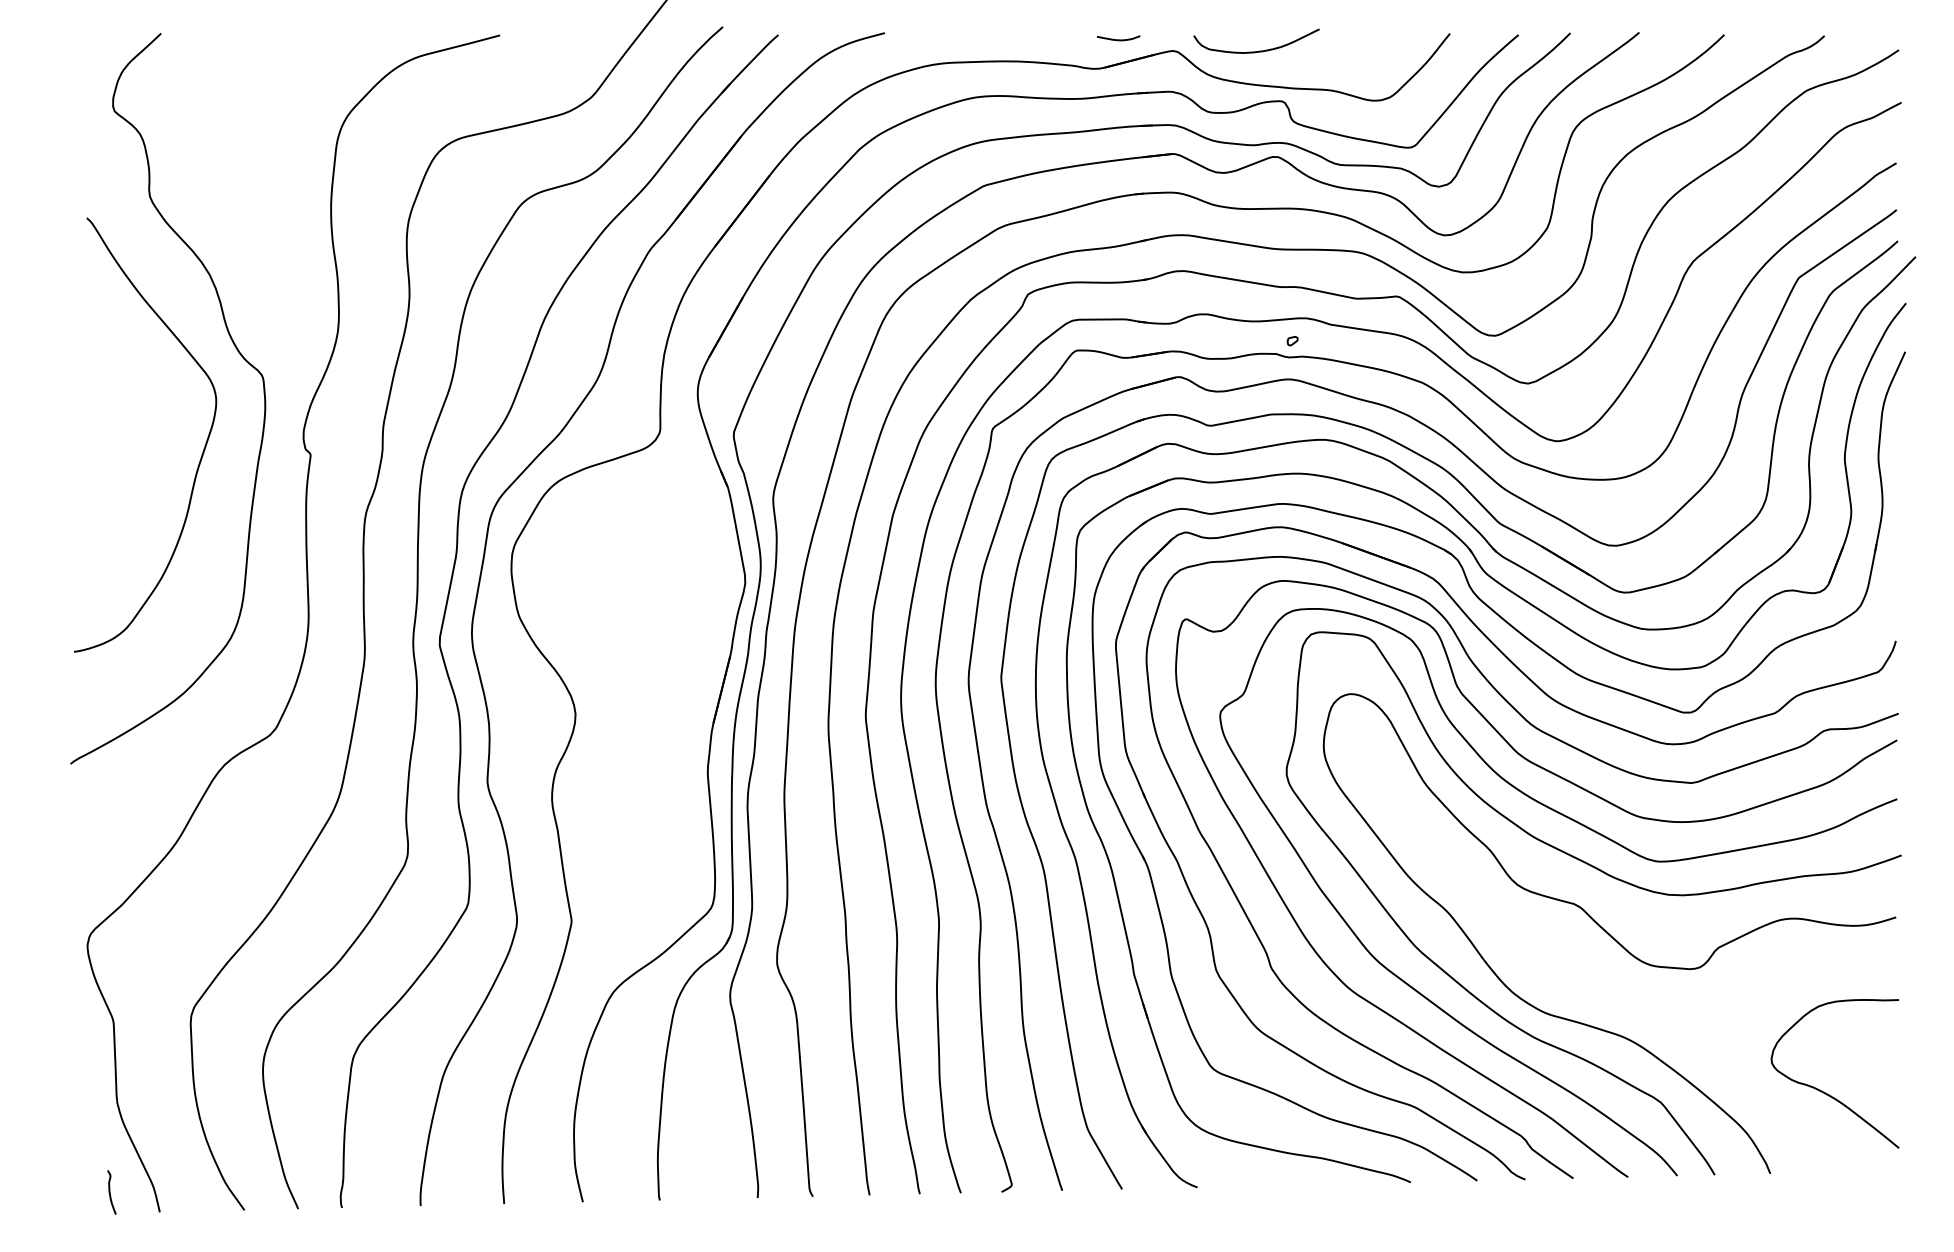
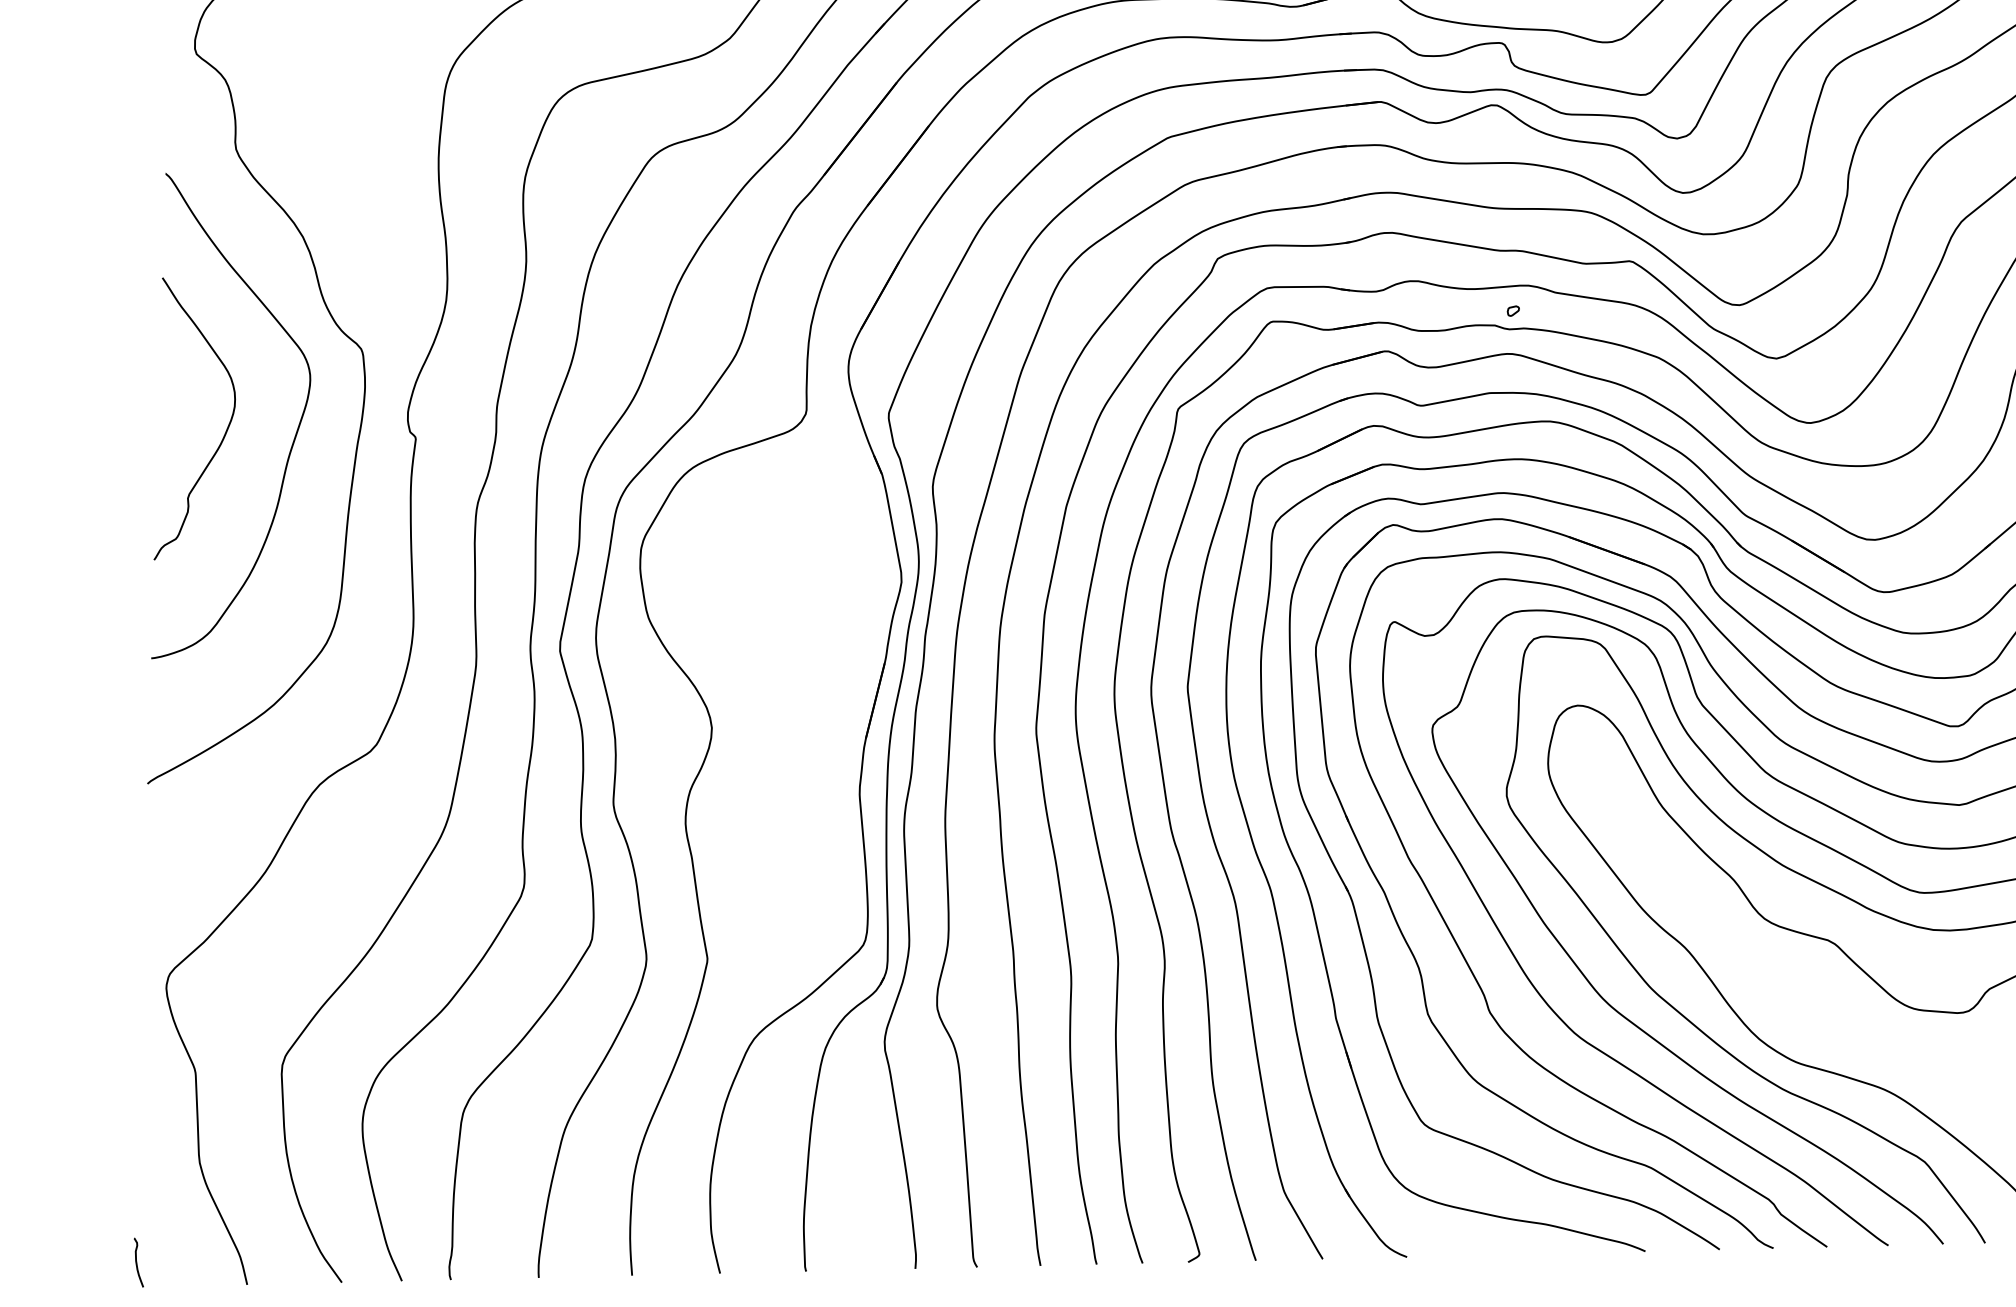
curve: (140, 447) -> (225, 430), added
curve: (110, 1192) -> (137, 1262), moved

